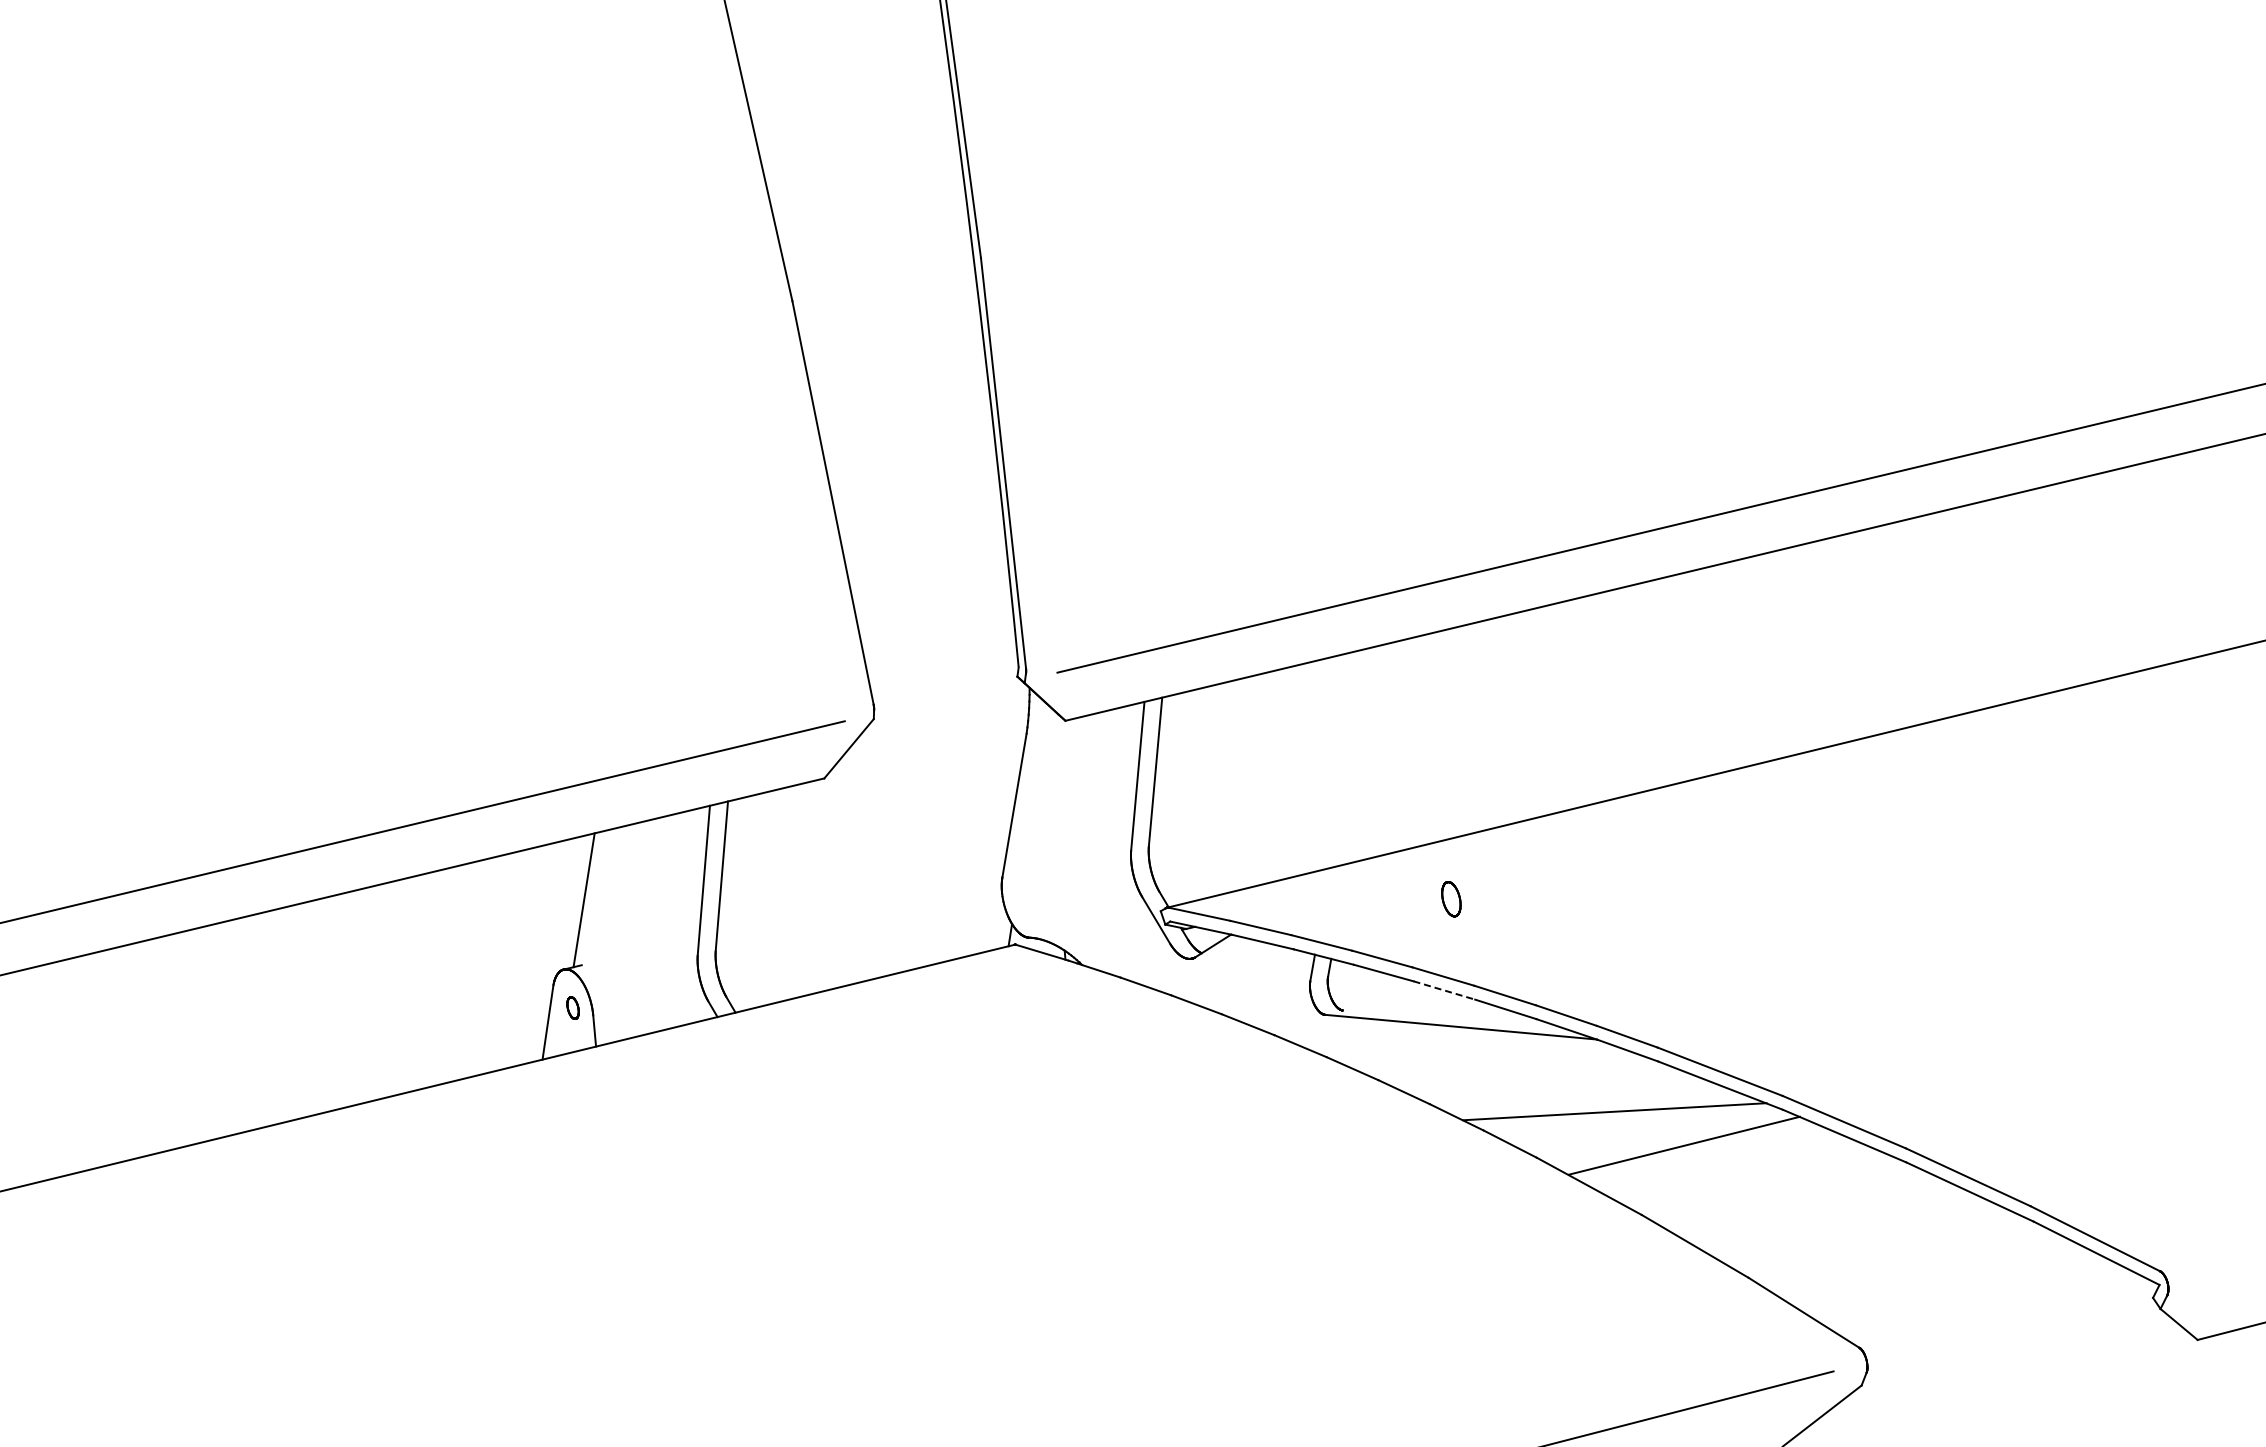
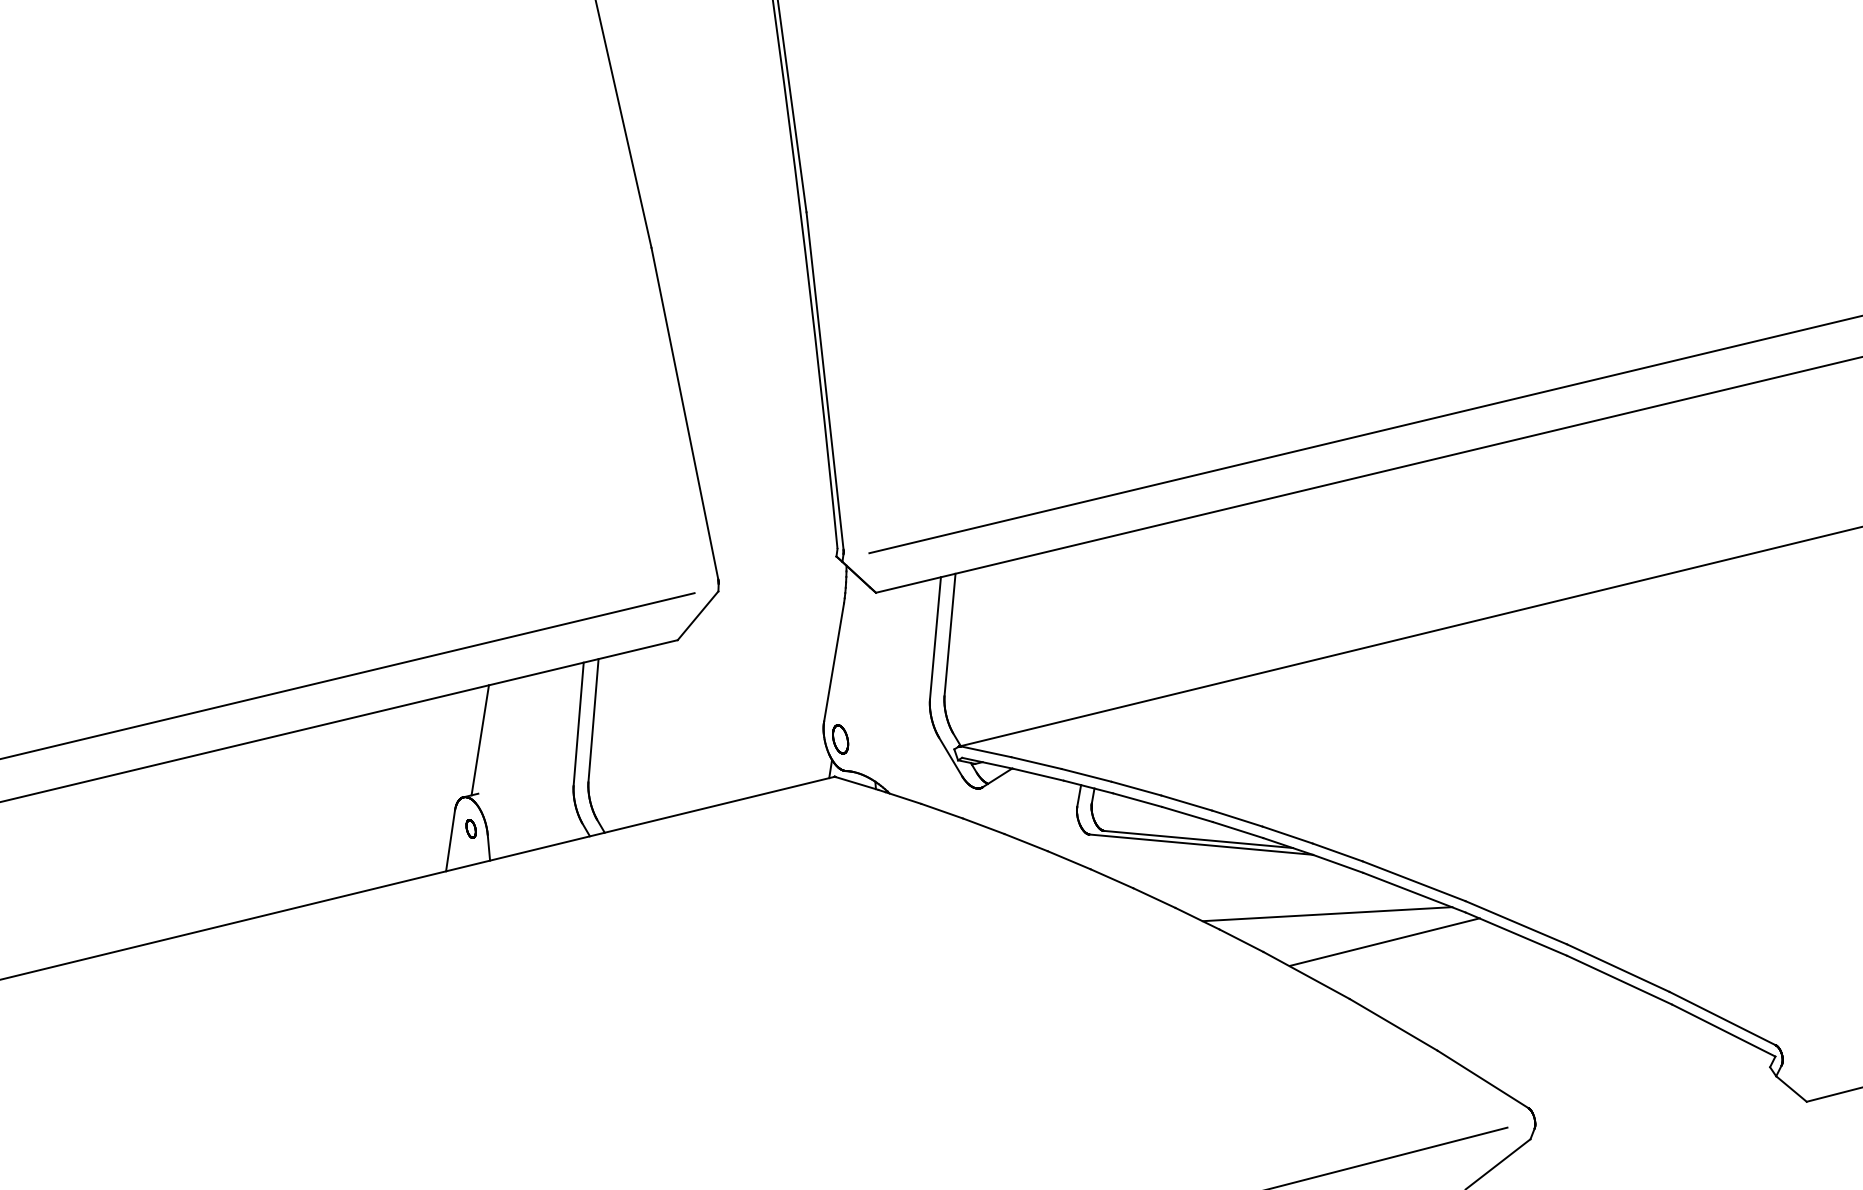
part: (1451, 899) -> (840, 739), moved
line: (1444, 990) -> (1187, 814), dashed -> solid
line: (1457, 1020) -> (1198, 839), added

